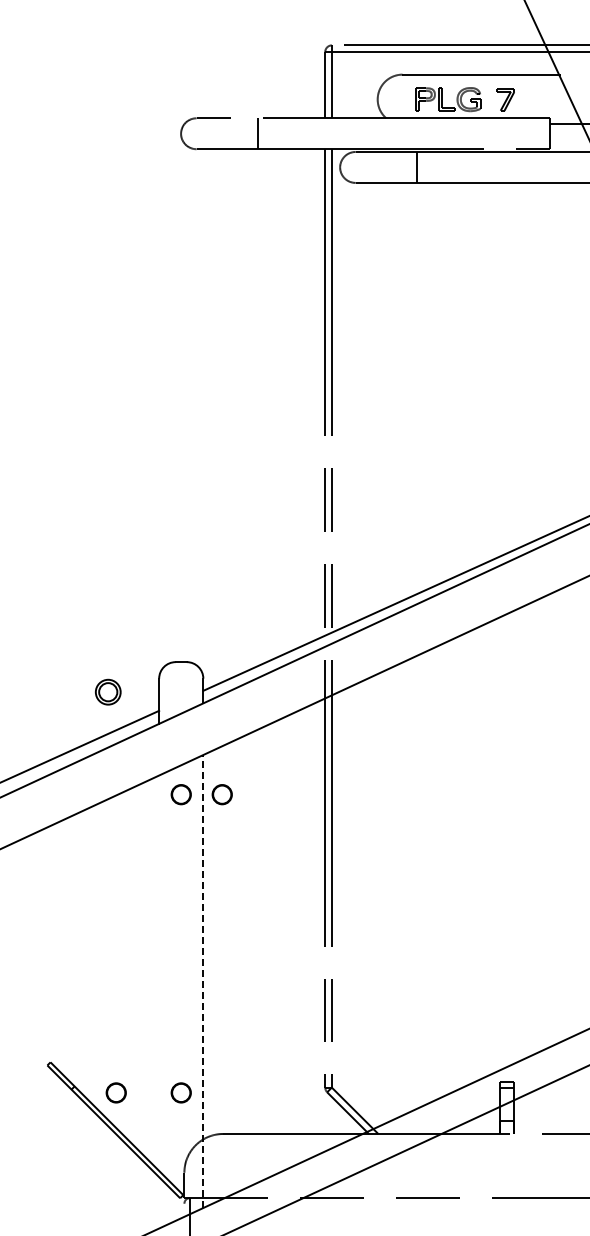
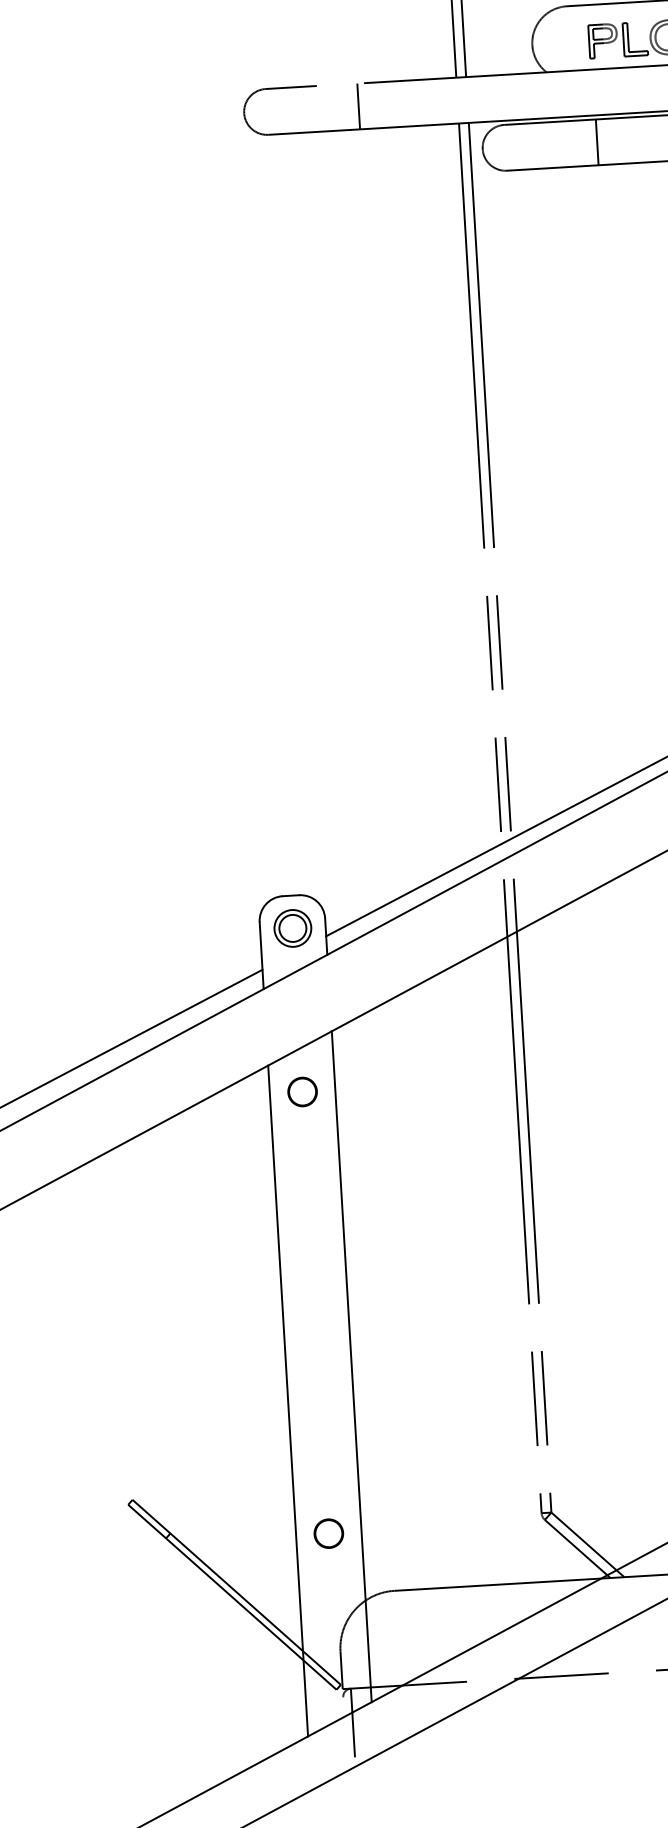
part: (108, 691) -> (293, 927), moved
circle: (221, 794) -> (362, 1088), removed
line: (203, 981) -> (351, 1366), dashed -> solid
line: (159, 1001) -> (288, 1400), added
circle: (115, 1092) -> (231, 1538), removed

